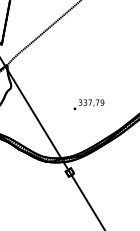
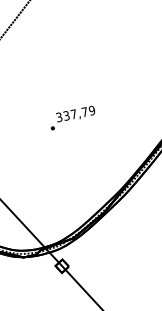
text: (88, 104) -> (71, 117), moved

